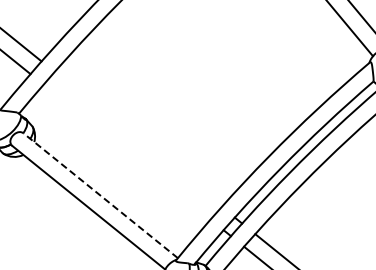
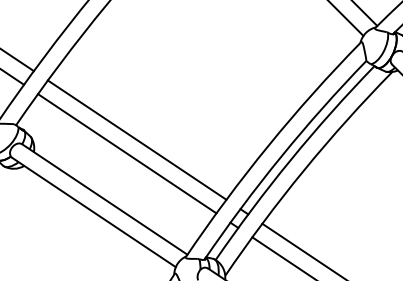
line: (137, 138) -> (136, 139), added
line: (127, 151) -> (127, 153), added
line: (100, 195) -> (104, 199), dashed -> solid

